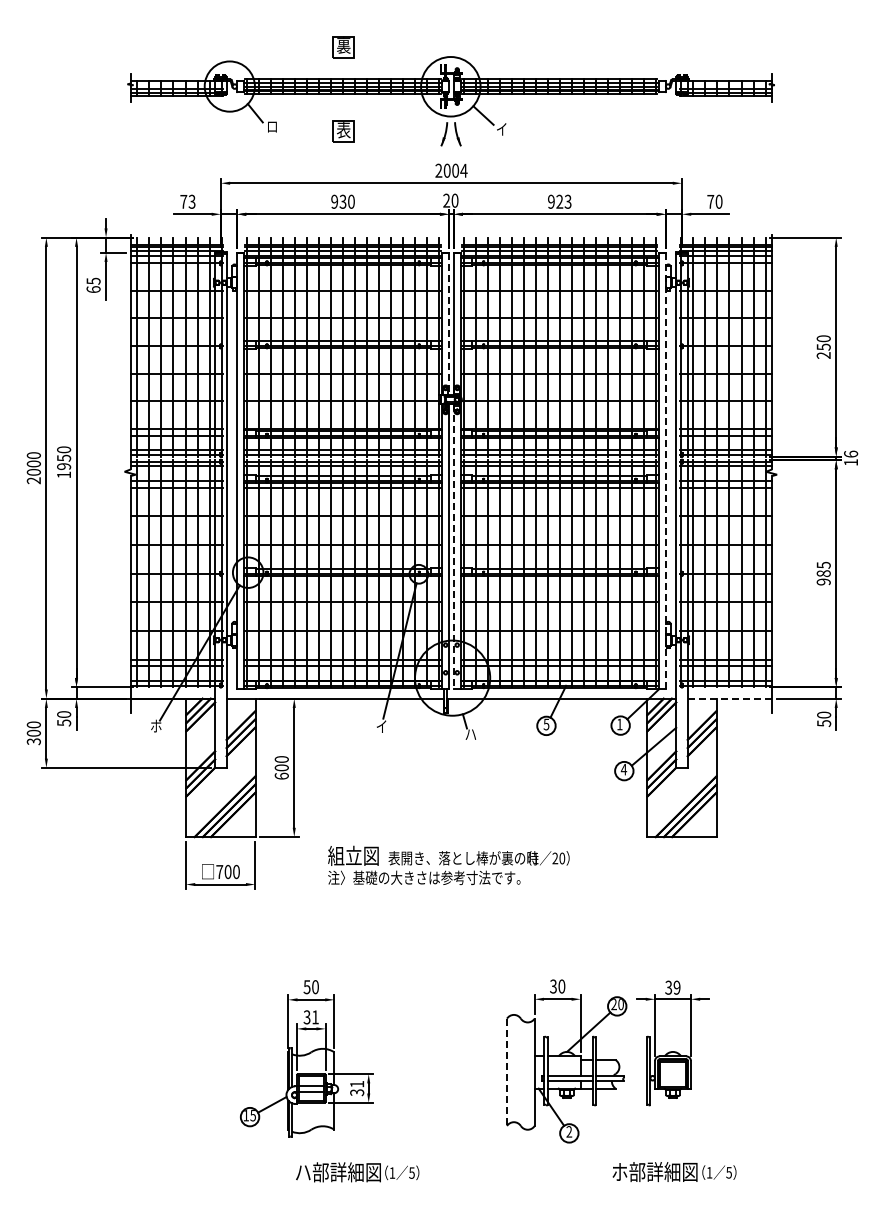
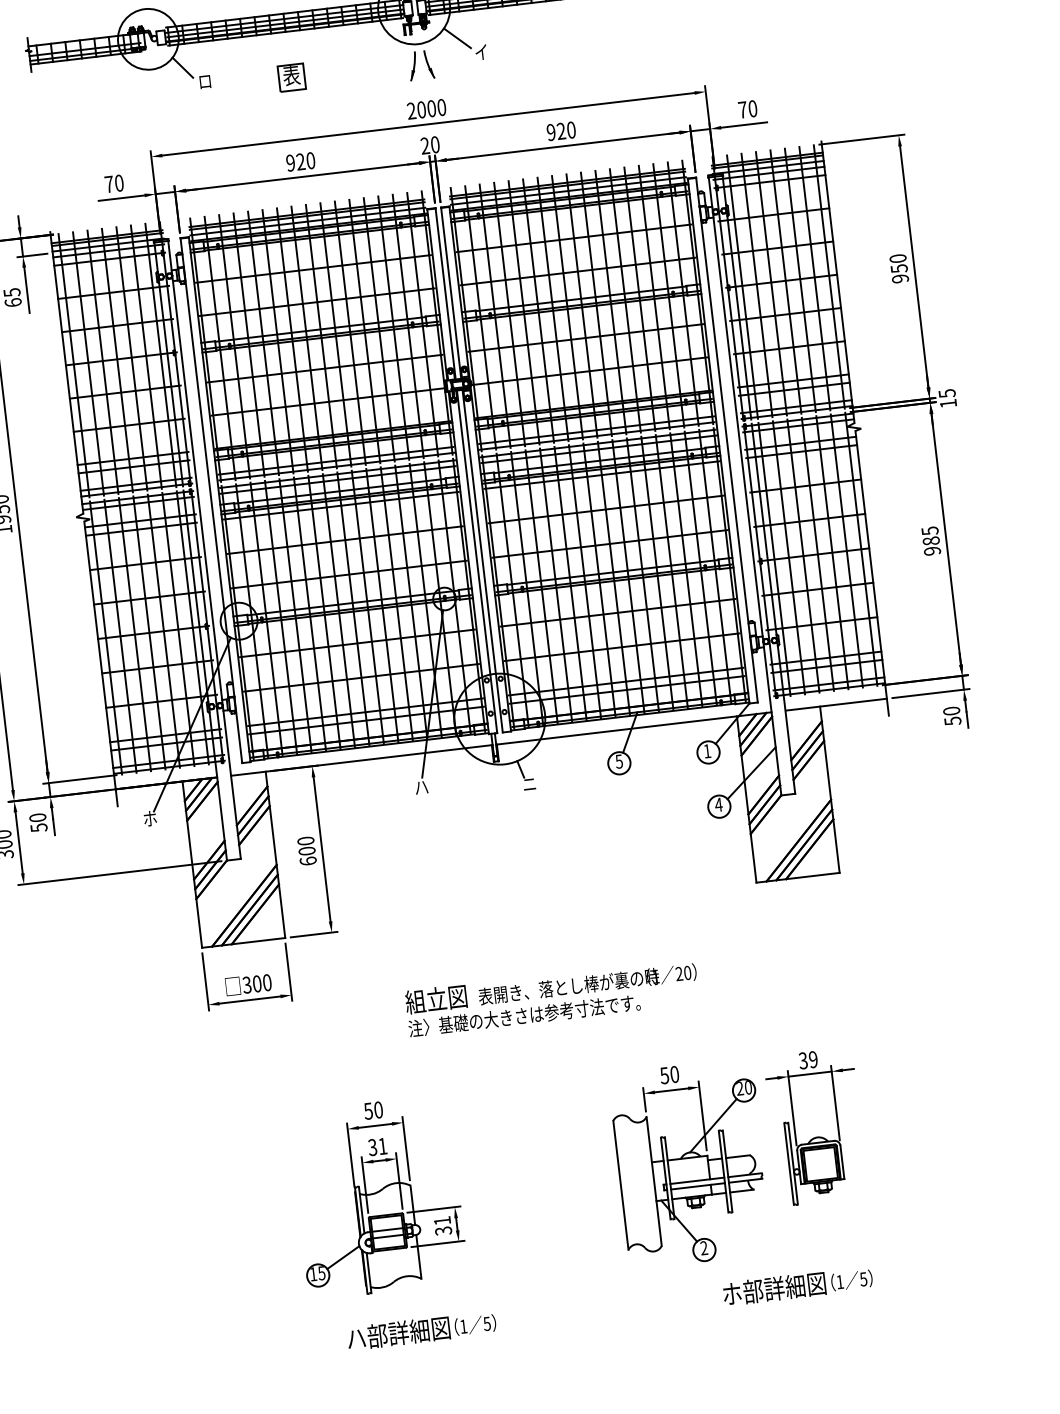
text: (463, 170) -> (441, 107), 2004 -> 2000
text: (191, 201) -> (118, 182), 73 -> 70
text: (342, 201) -> (300, 161), 930 -> 920
text: (567, 201) -> (570, 129), 923 -> 920
line: (449, 324) -> (446, 294), dashed -> solid
text: (823, 355) -> (900, 278), 250 -> 950
text: (851, 453) -> (947, 392), 16 -> 15
line: (665, 471) -> (726, 440), dashed -> solid
line: (453, 547) -> (482, 561), dashed -> solid
line: (730, 698) -> (836, 704), dashed -> solid
text: (381, 726) -> (421, 787), イ -> ハ
text: (470, 734) -> (529, 784), ハ -> ニ
text: (448, 864) -> (551, 996), moved
text: (219, 871) -> (246, 984), 700 -> 300
text: (553, 985) -> (664, 1074), 30 -> 50
line: (507, 1072) -> (621, 1185), dashed -> solid
text: (674, 1171) -> (797, 1285), moved
text: (357, 1172) -> (421, 1330), moved

